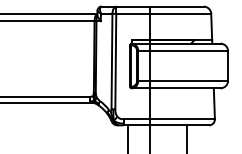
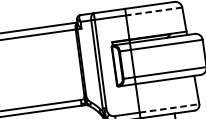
line: (180, 13) -> (153, 11), solid -> dashed
line: (183, 119) -> (170, 108), solid -> dashed

